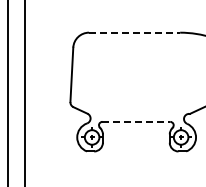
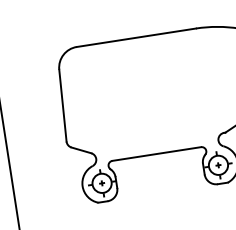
line: (134, 32) -> (136, 37), dashed -> solid
line: (136, 121) -> (156, 153), dashed -> solid

